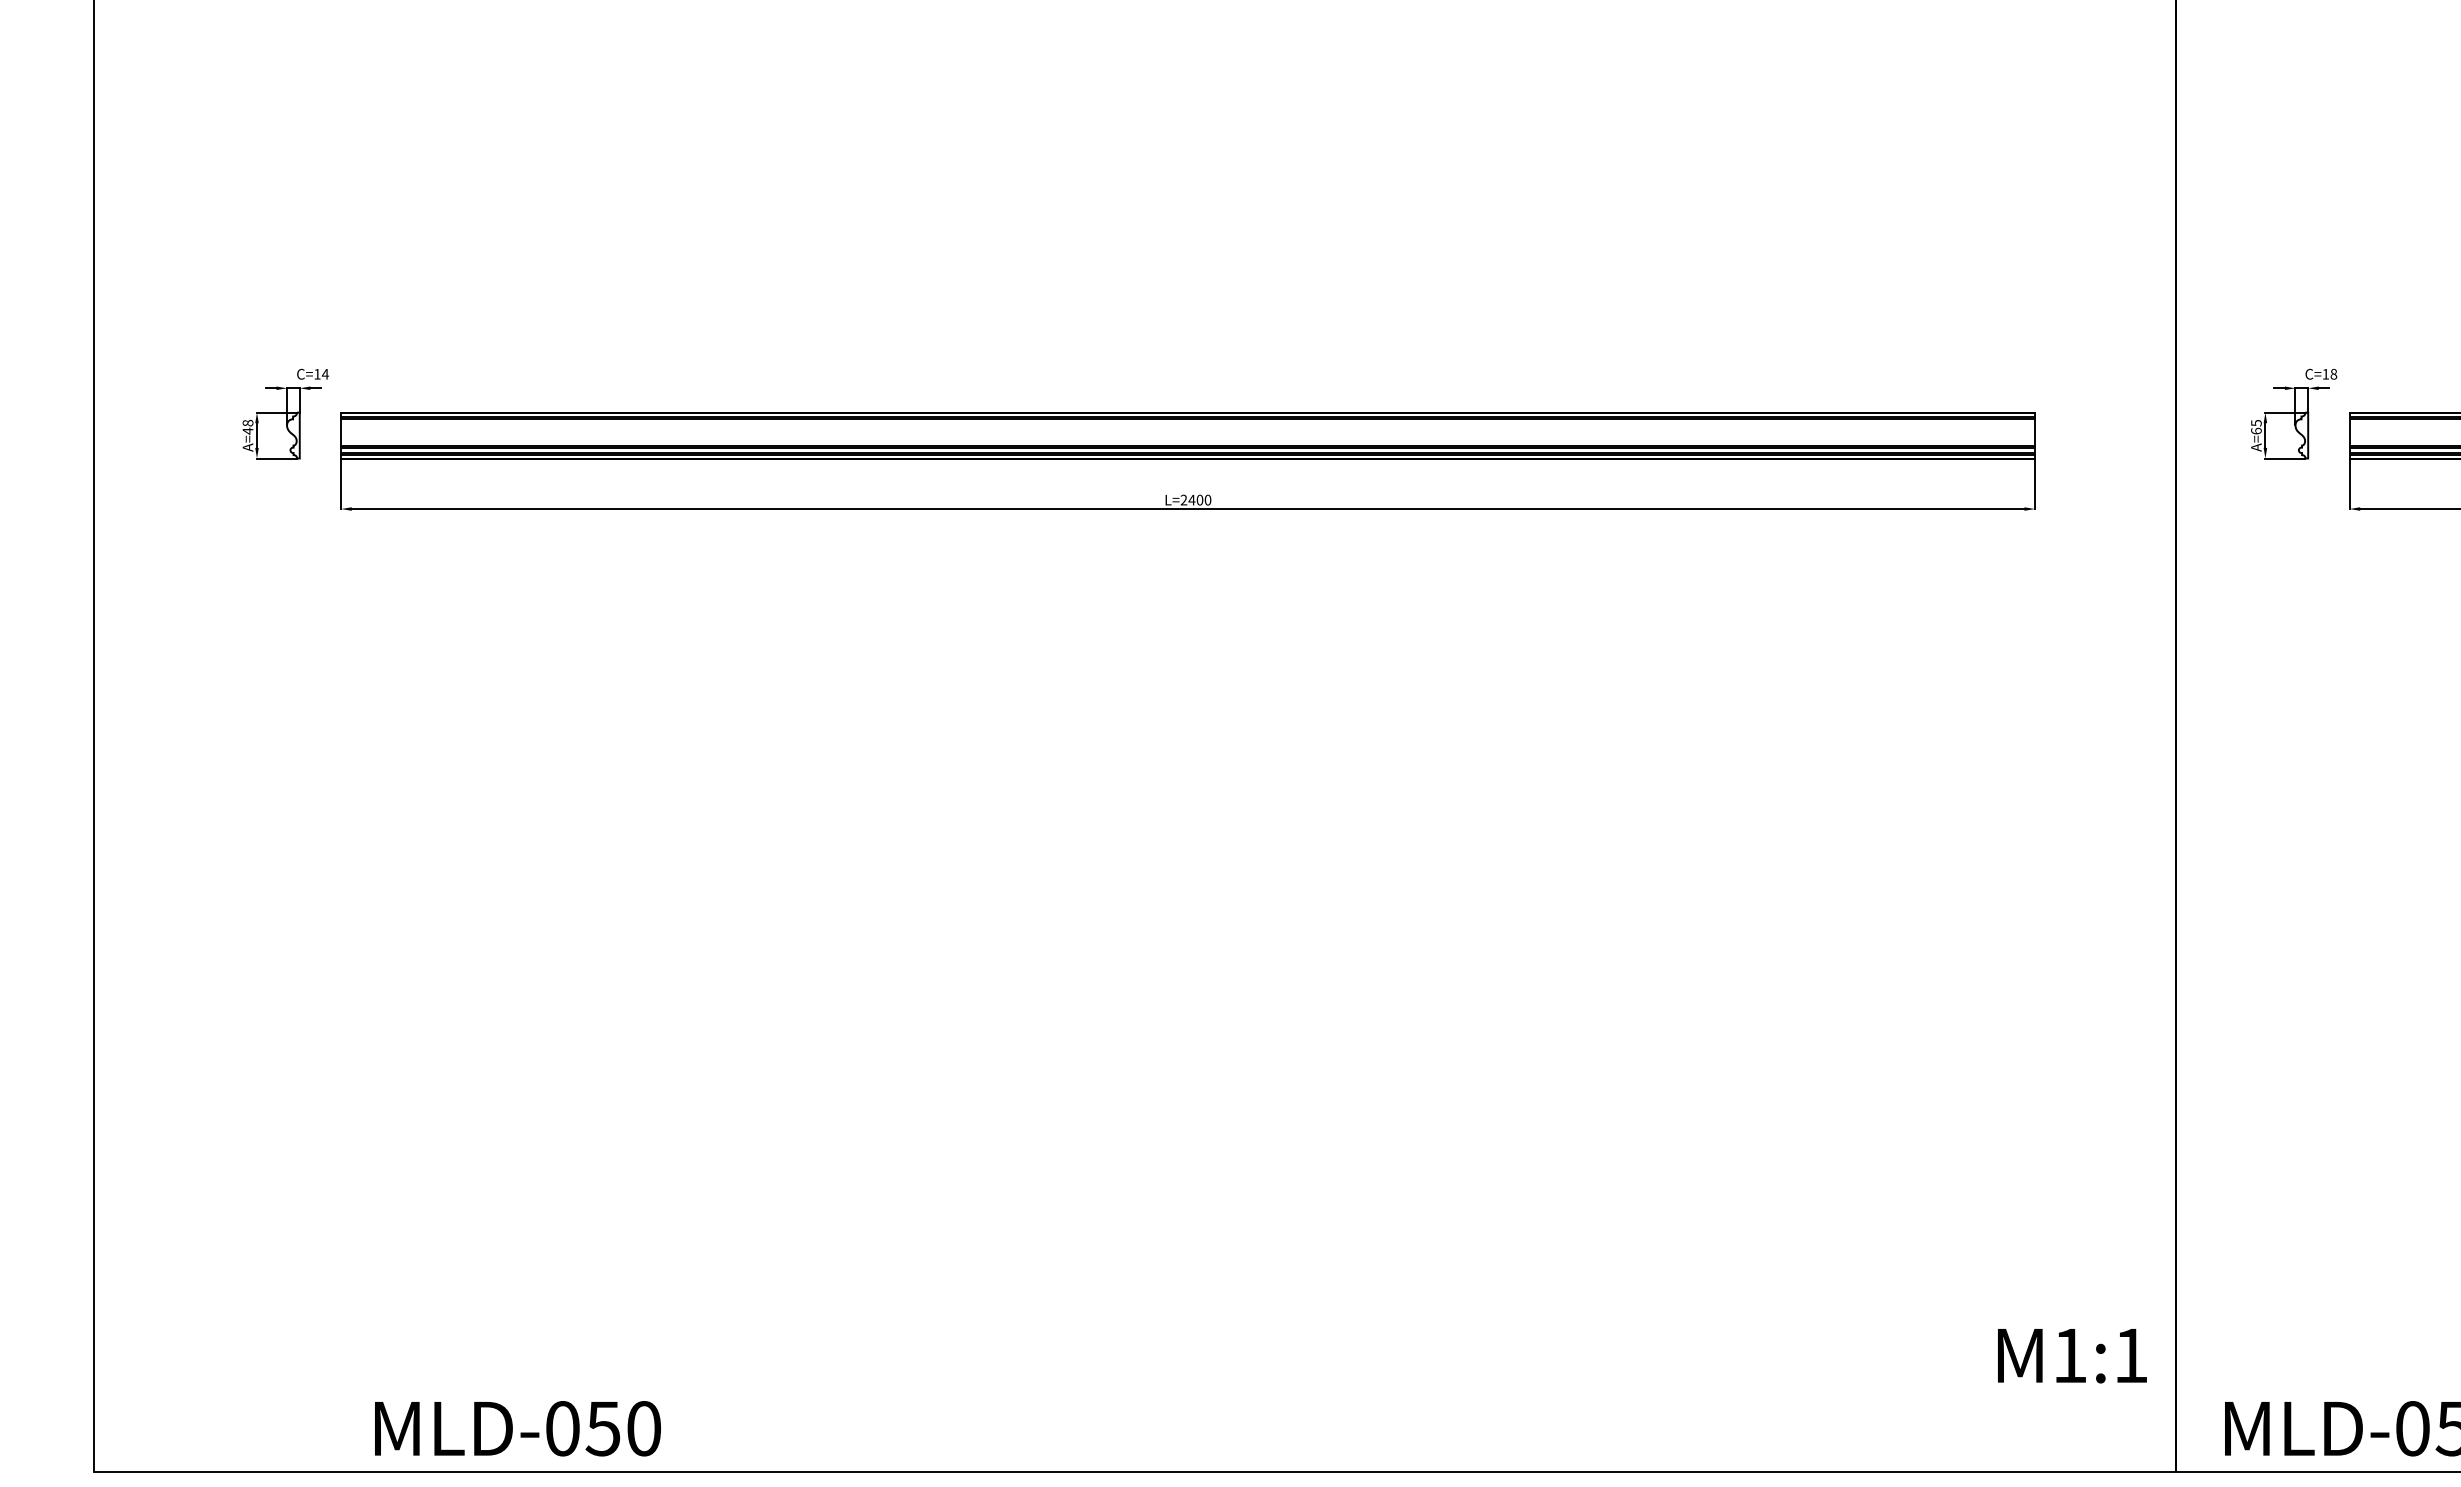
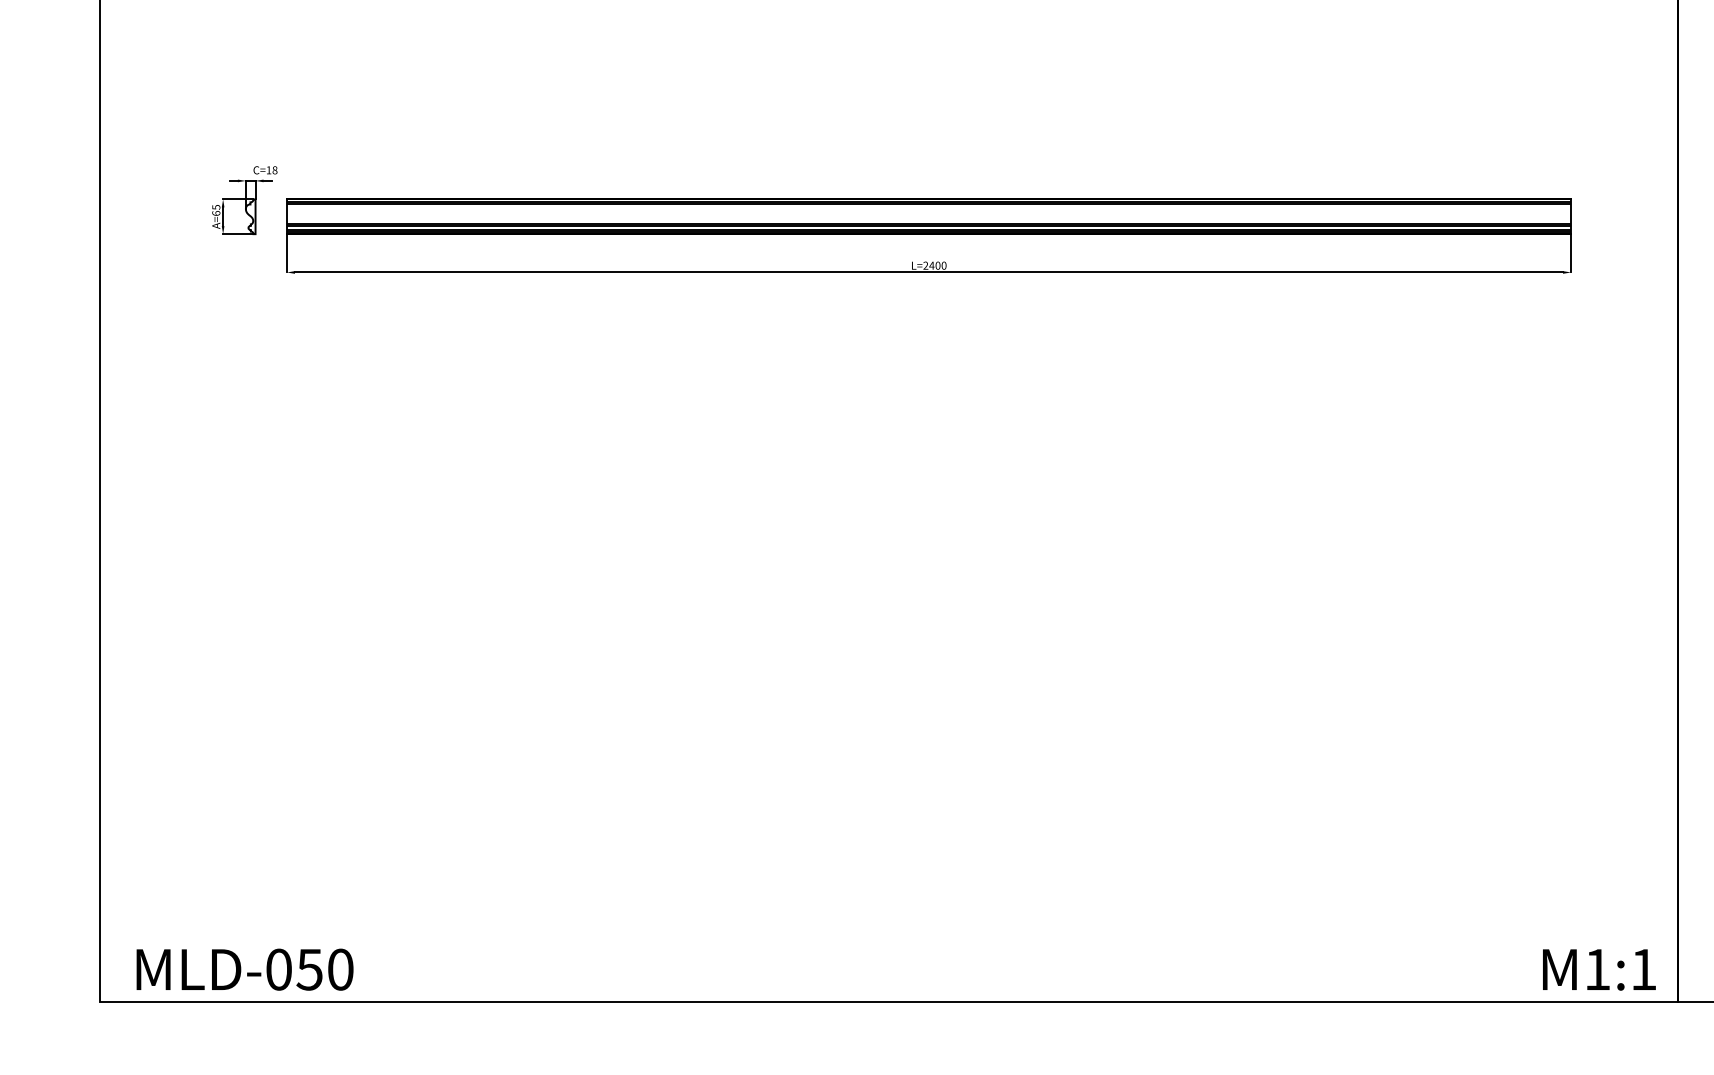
text: (324, 373) -> (274, 169), C=14 -> C=18
text: (247, 426) -> (215, 209), =48 -> =65
text: (2072, 1356) -> (1599, 970), moved
text: (517, 1428) -> (244, 969), moved

